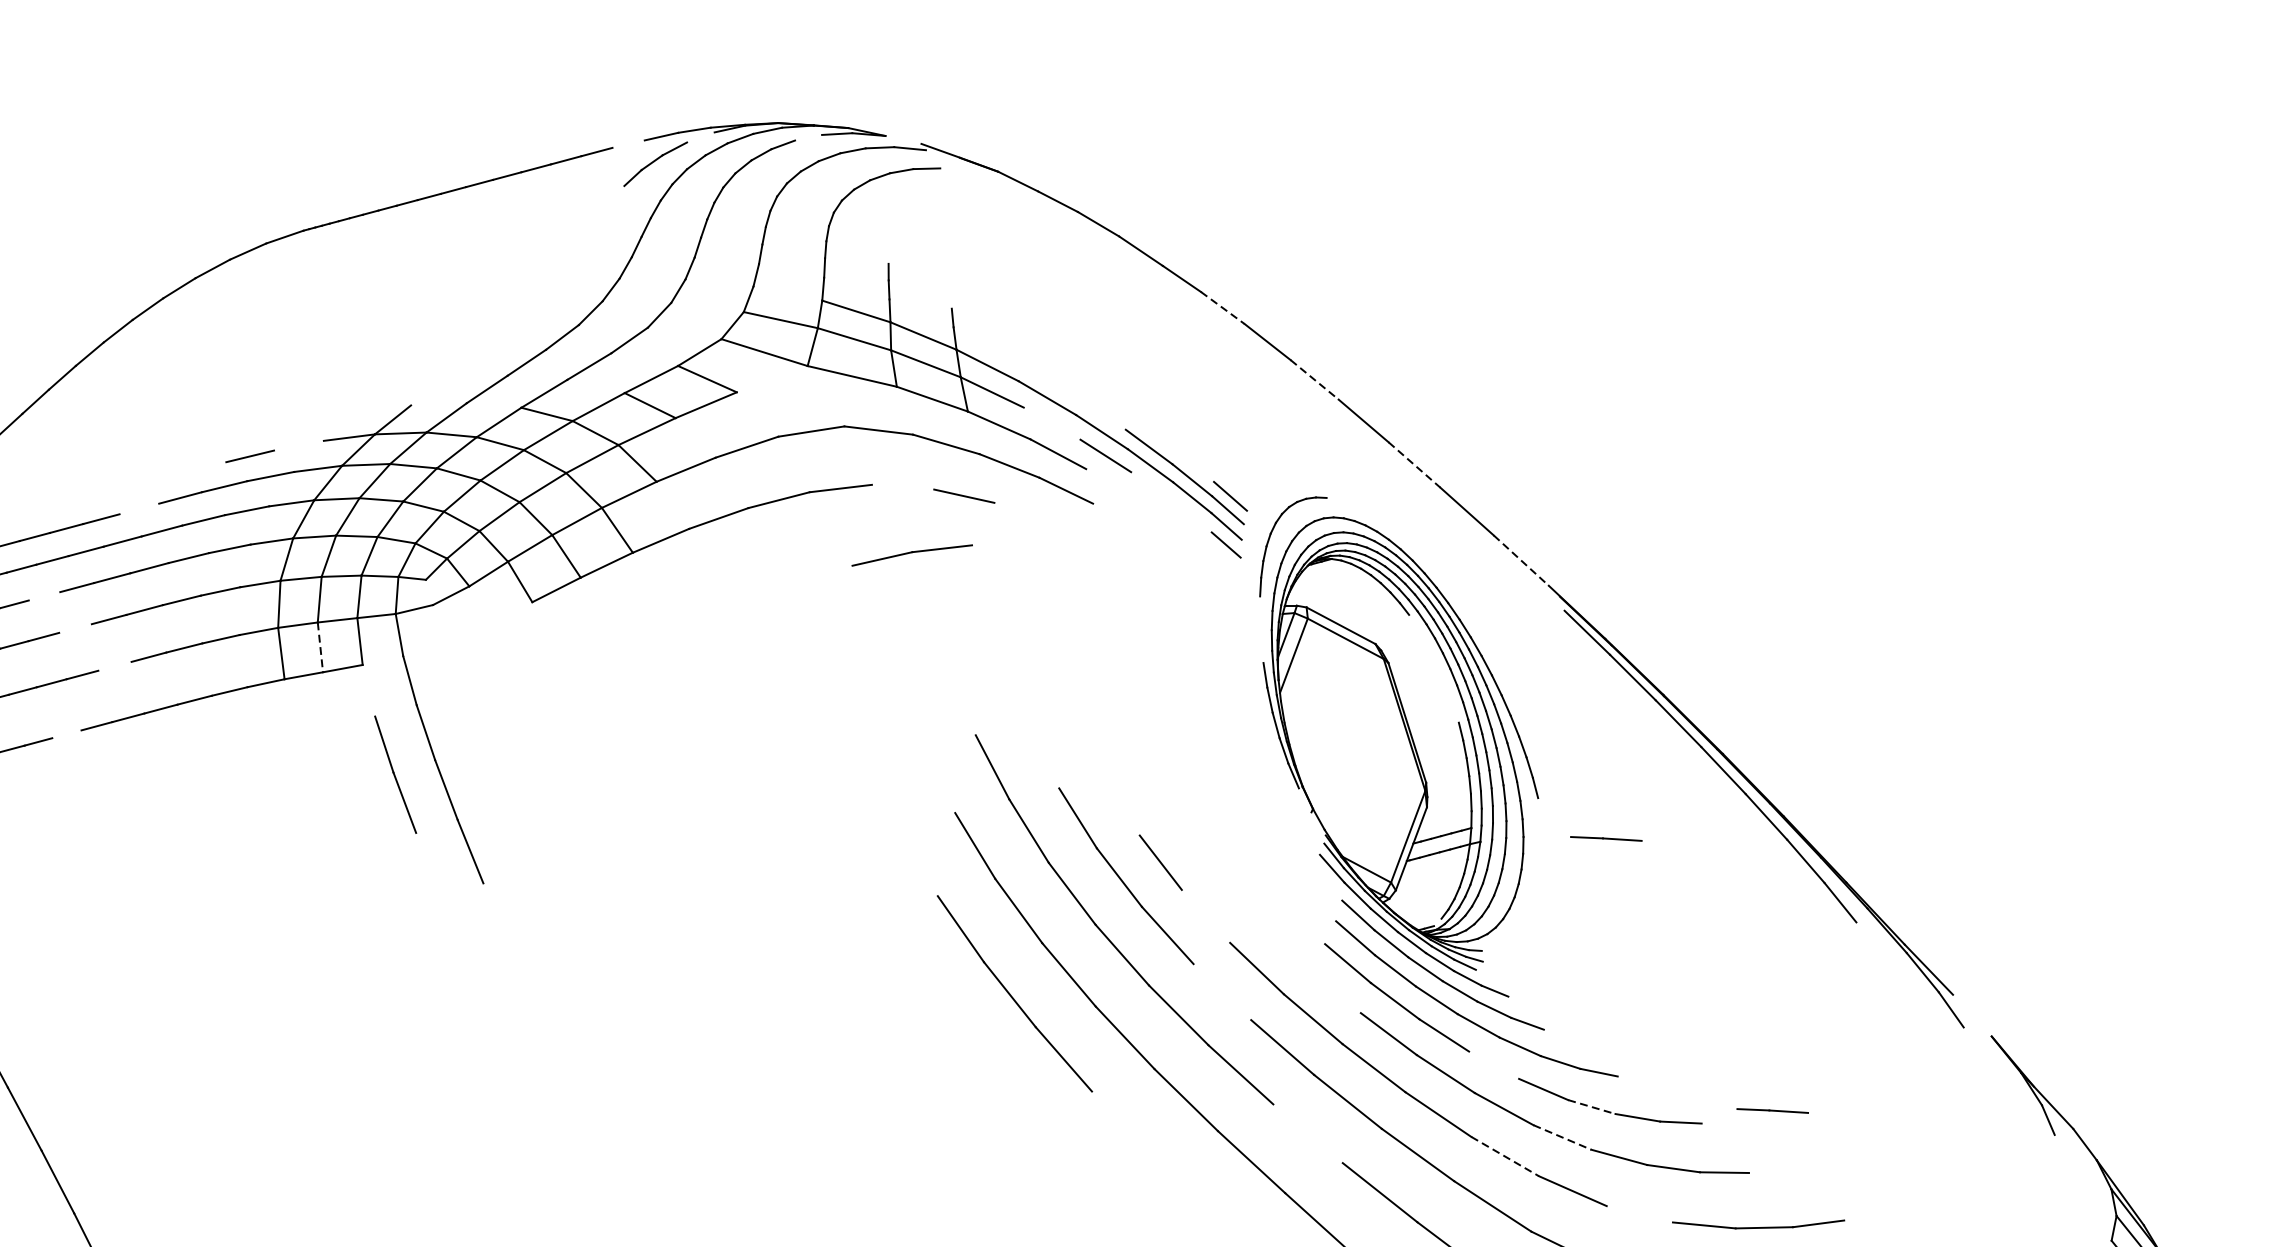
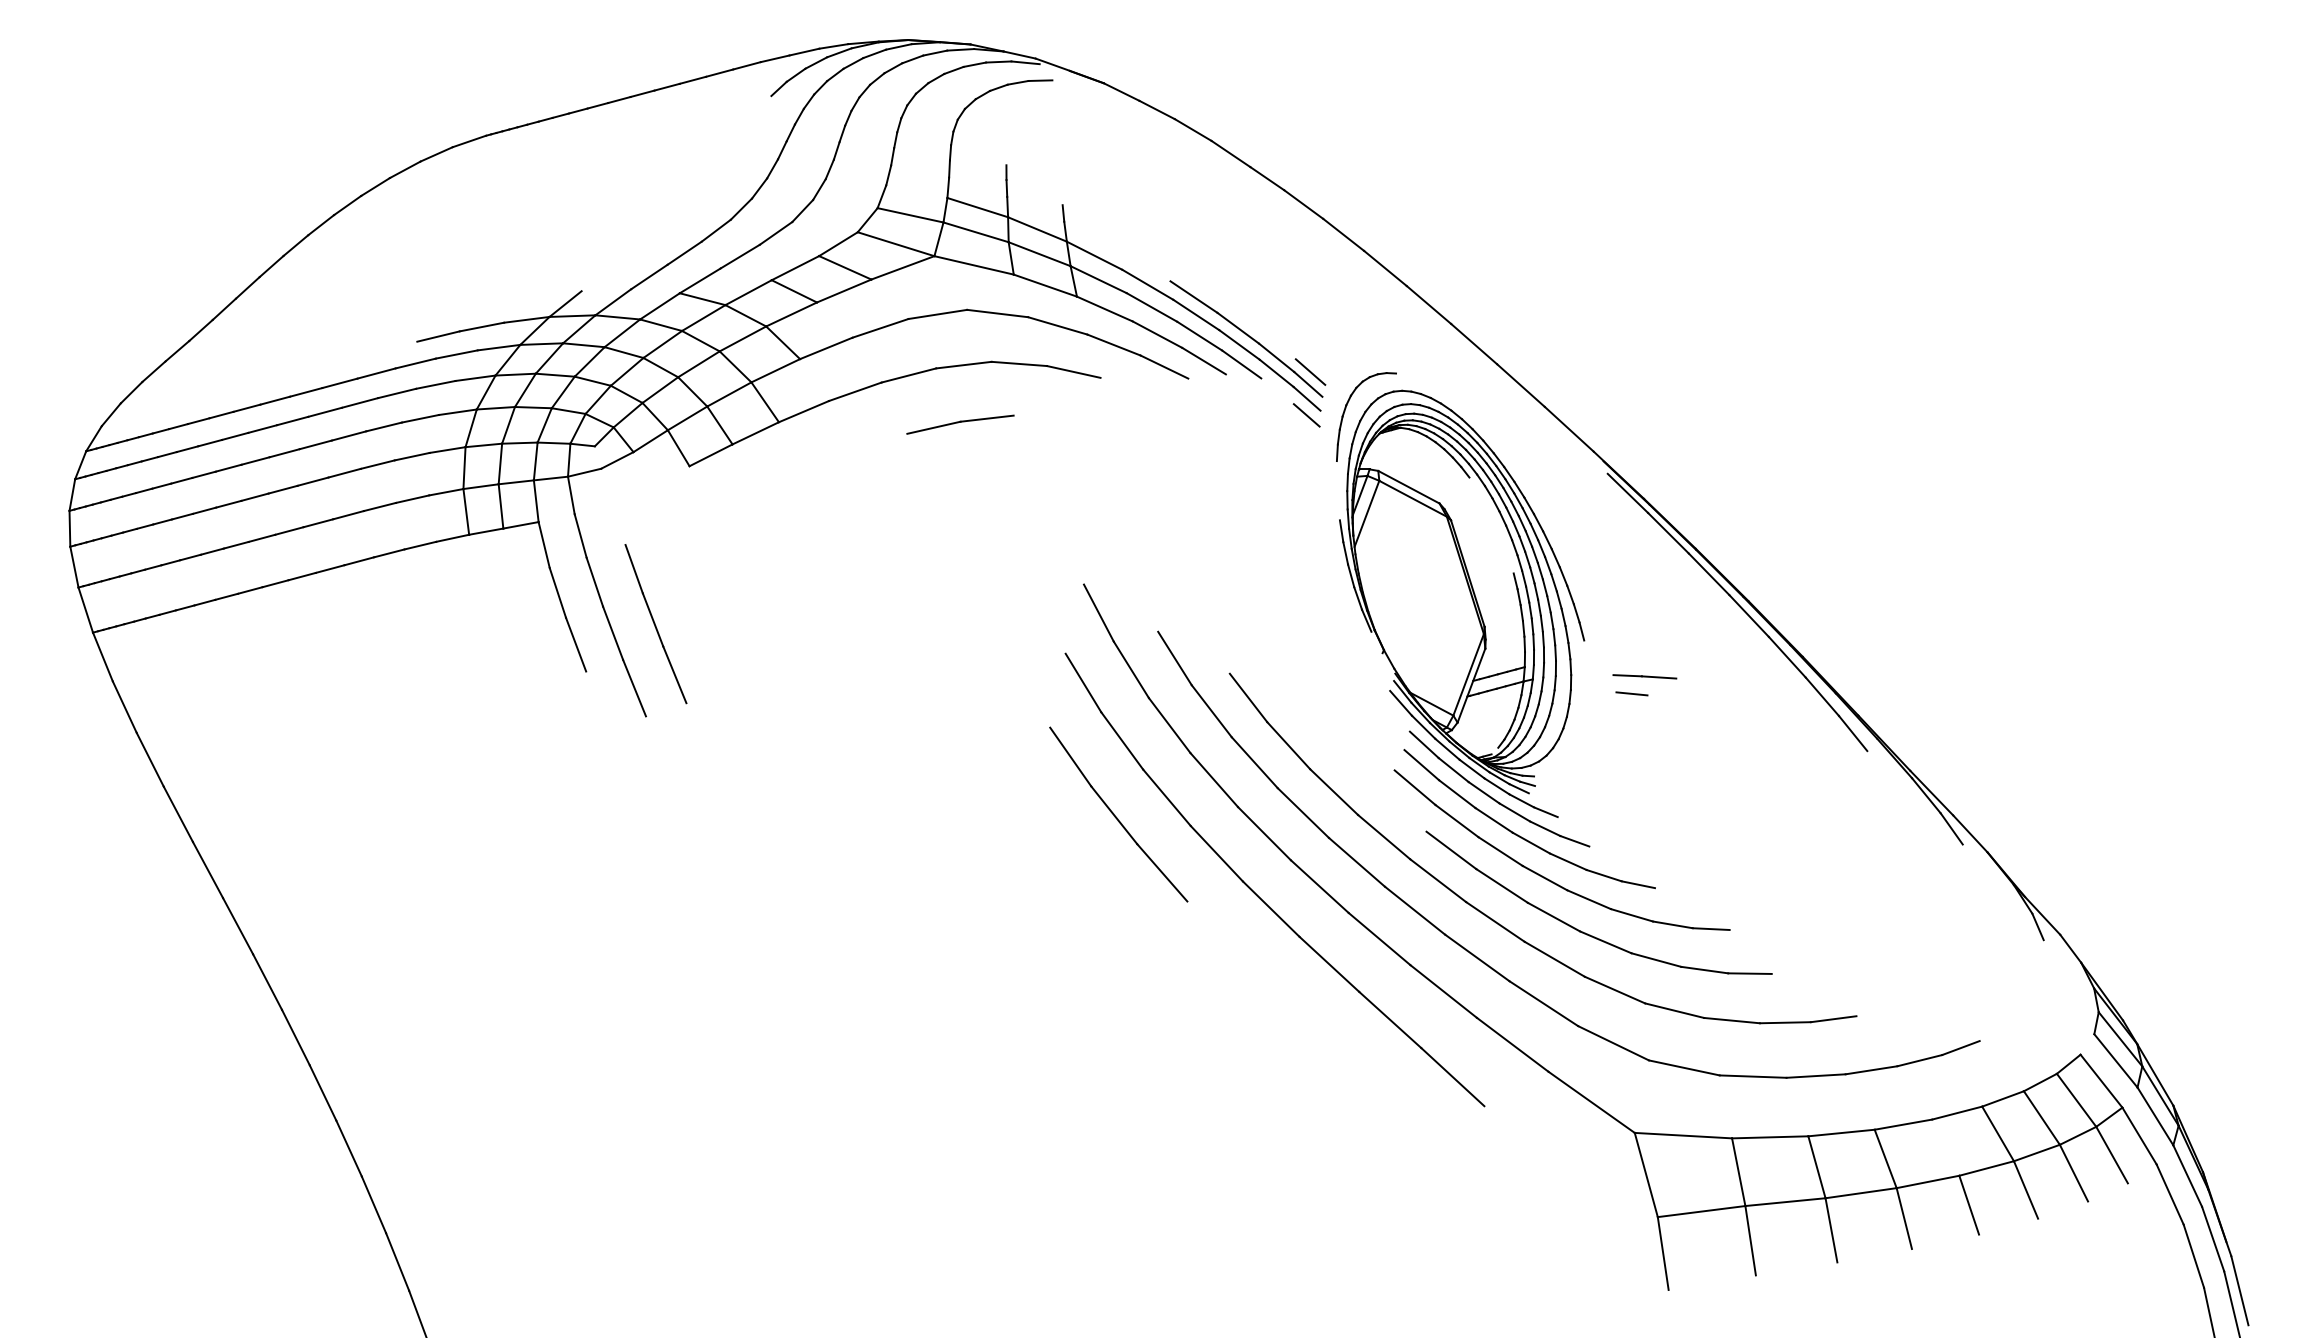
line: (700, 137) -> (839, 52), added
line: (808, 137) -> (935, 52), added
line: (903, 139) -> (1019, 54), added
line: (627, 143) -> (774, 58), added
line: (1223, 307) -> (1304, 204), dashed -> solid
line: (771, 378) -> (902, 267), added
line: (1314, 379) -> (1385, 268), dashed -> solid
line: (1098, 411) -> (1193, 296), added
line: (1051, 423) -> (1151, 307), added
line: (298, 445) -> (481, 326), added
line: (1414, 465) -> (1474, 344), dashed -> solid
line: (1110, 483) -> (1203, 360), added
line: (903, 486) -> (1019, 363), added
line: (1152, 487) -> (1241, 364), added
line: (138, 509) -> (339, 383), added
part: (912, 555) -> (960, 424), moved
line: (1521, 560) -> (1569, 429), dashed -> solid
line: (44, 595) -> (255, 460), added
line: (74, 628) -> (282, 489), added
line: (320, 647) -> (501, 506), dashed -> solid
line: (115, 666) -> (318, 523), added
line: (368, 690) -> (543, 544), added
line: (66, 734) -> (275, 583), added
part: (494, 780) -> (655, 624), added
line: (1591, 857) -> (1631, 693), added
line: (1205, 916) -> (1288, 745), added
line: (1221, 991) -> (1302, 812), added
line: (1972, 1015) -> (1970, 833), added
line: (1493, 1064) -> (1544, 877), added
line: (1591, 1107) -> (1631, 915), dashed -> solid
line: (1772, 1110) -> (1792, 918), removed
line: (1308, 1133) -> (1379, 938), added
line: (1562, 1137) -> (1605, 942), dashed -> solid
line: (1504, 1156) -> (1554, 959), dashed -> solid
line: (1639, 1214) -> (1674, 1010), added

